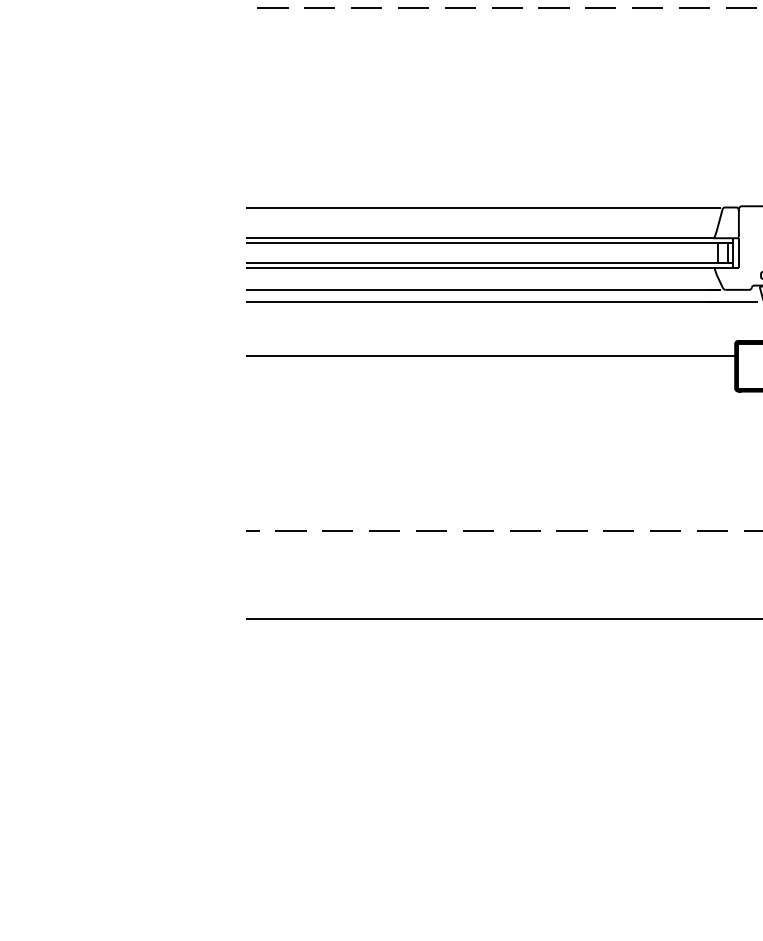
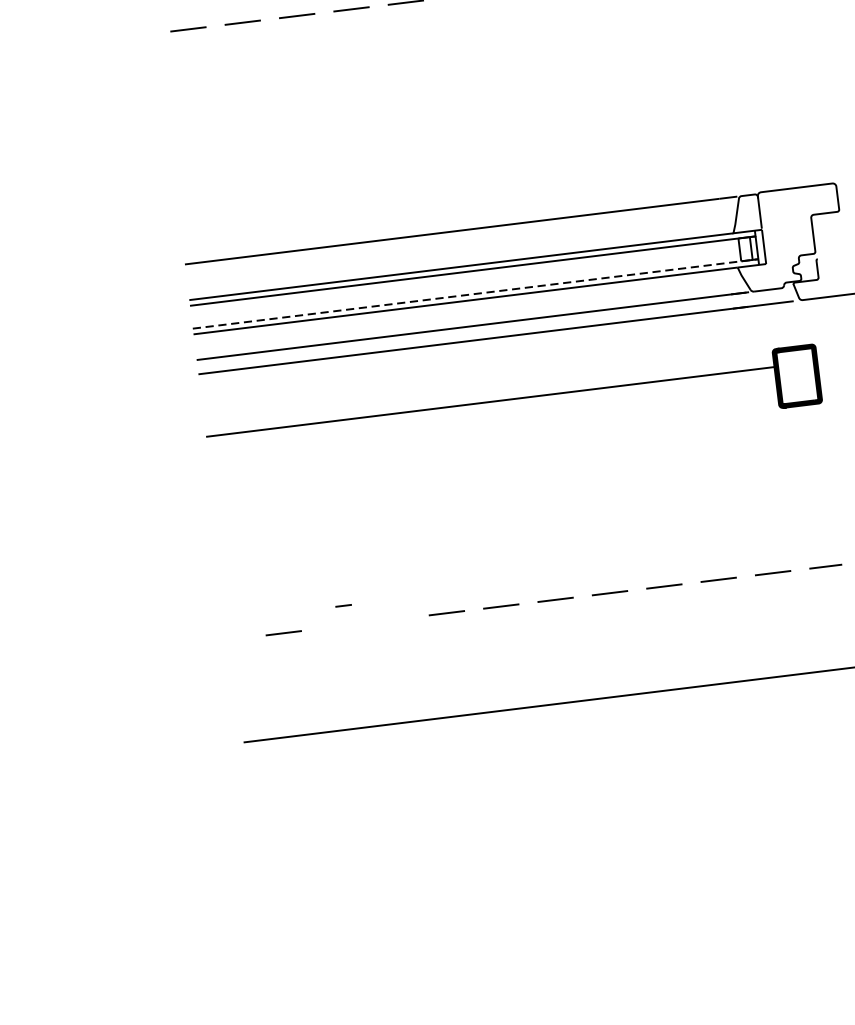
line: (490, 262) -> (477, 293), solid -> dashed
line: (252, 530) -> (343, 605), moved
line: (337, 530) -> (337, 626), removed
line: (384, 530) -> (392, 619), removed

